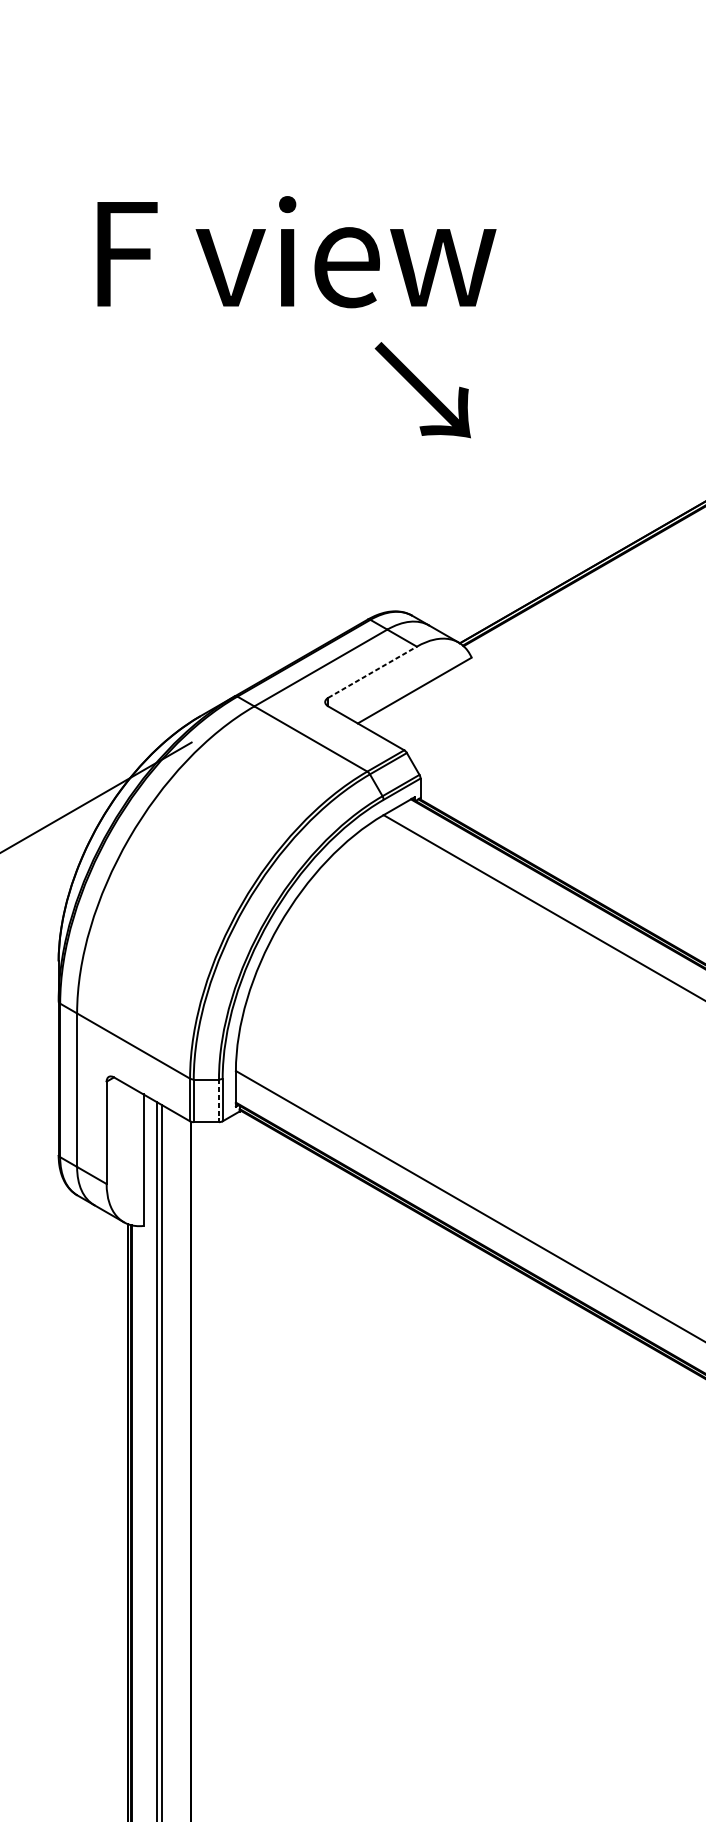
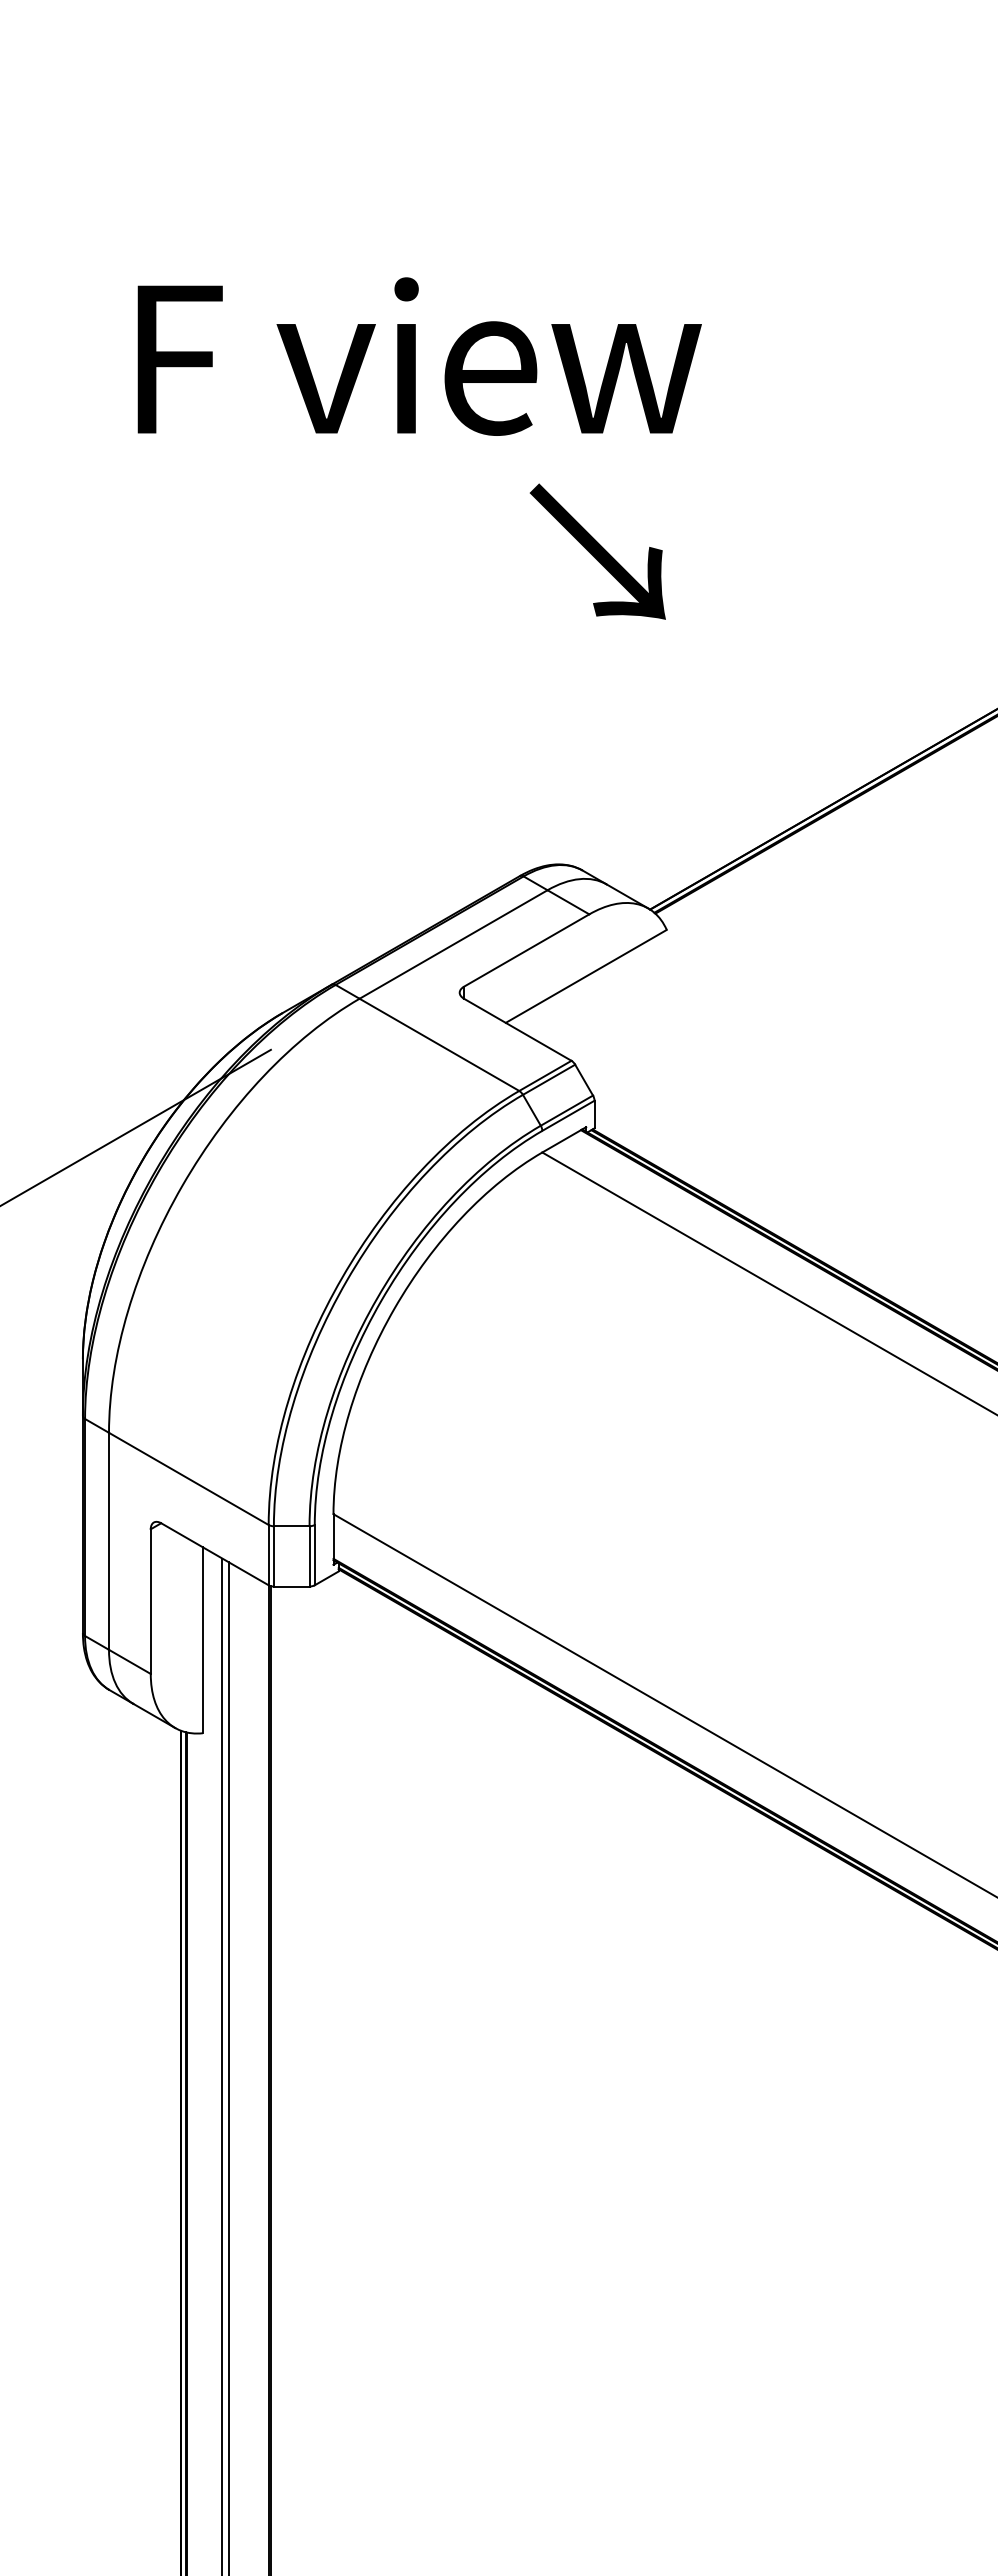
line: (373, 672) -> (527, 950), dashed -> solid
line: (218, 1100) -> (309, 1556), dashed -> solid

